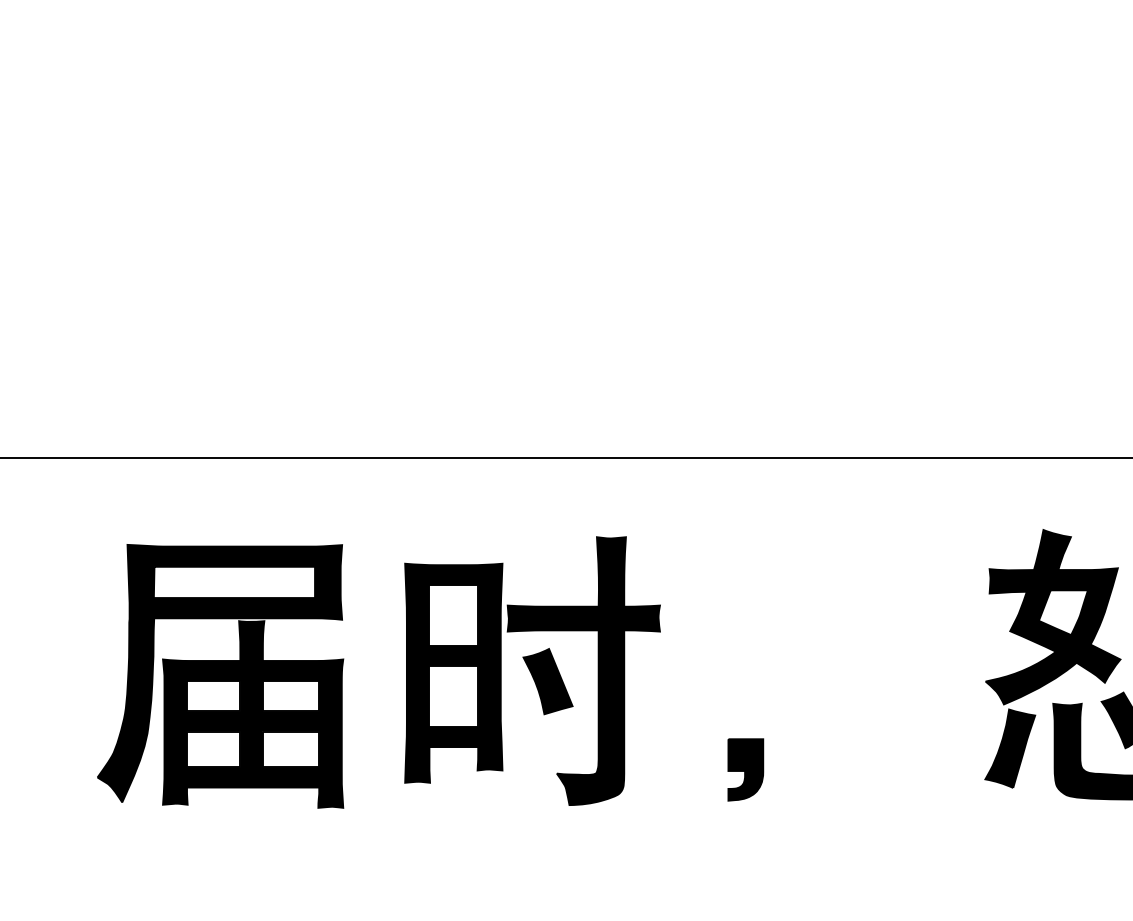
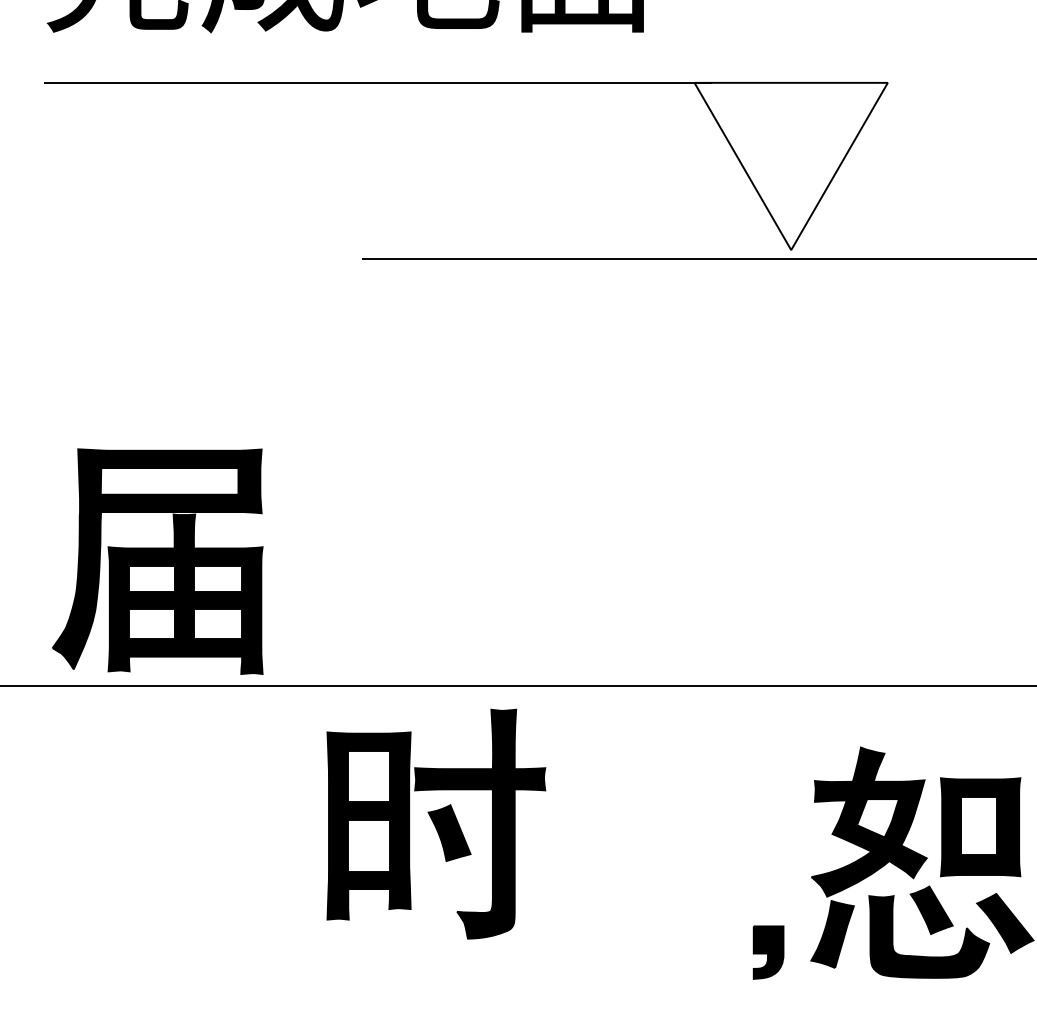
part: (532, 670) -> (436, 823), moved
part: (220, 676) -> (157, 561), moved
part: (745, 769) -> (768, 952), moved

